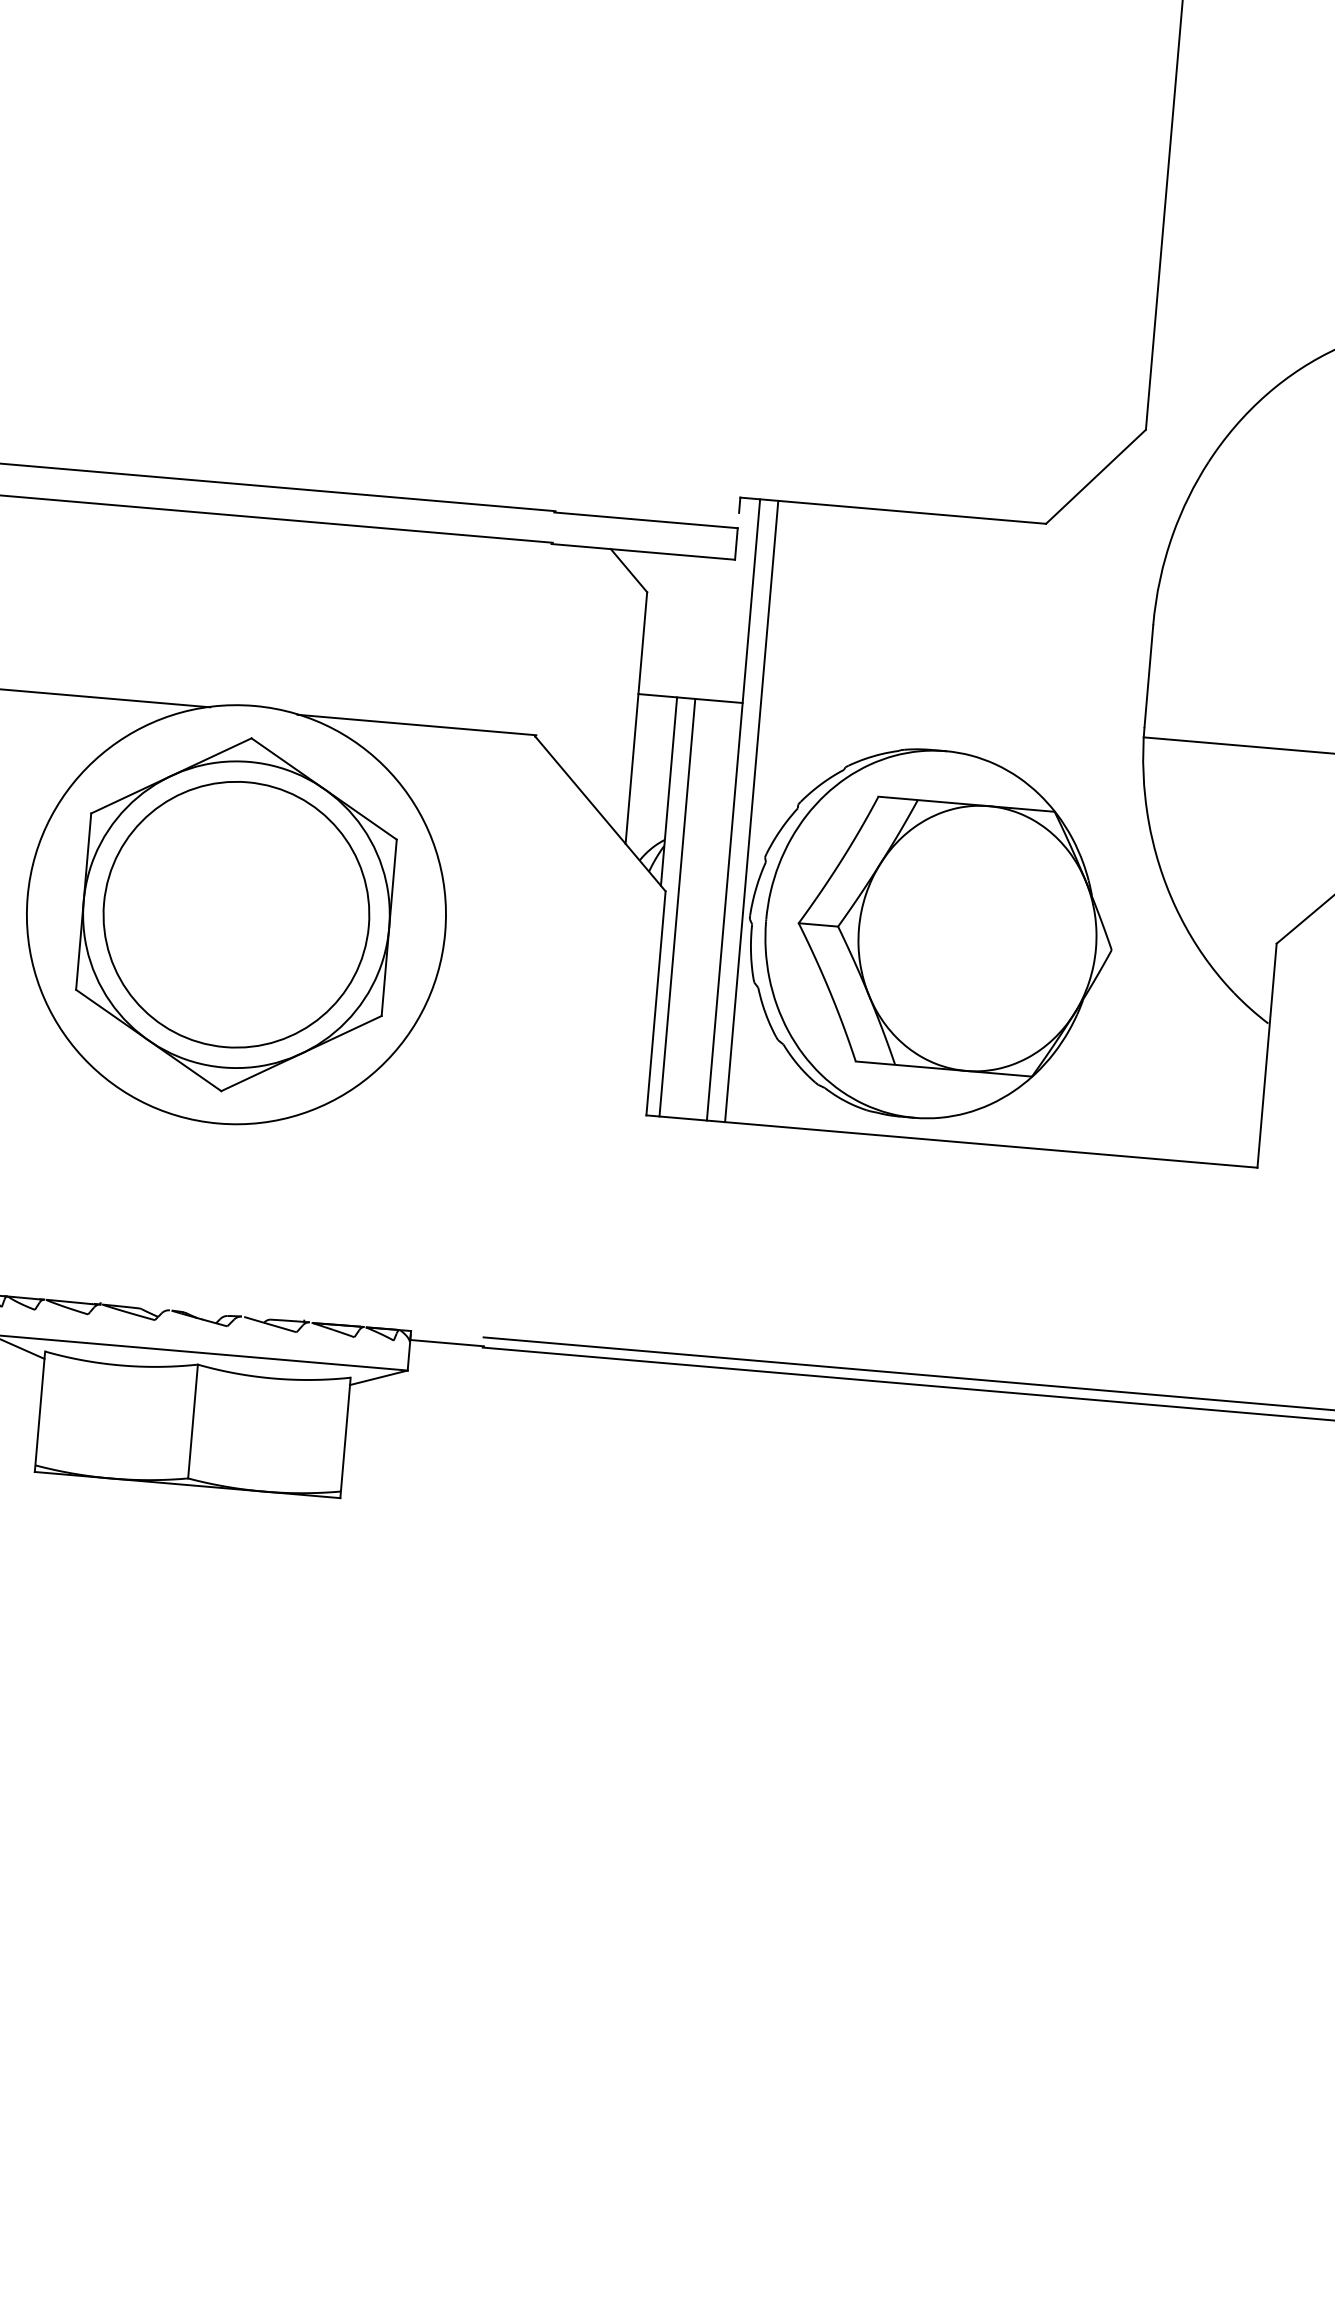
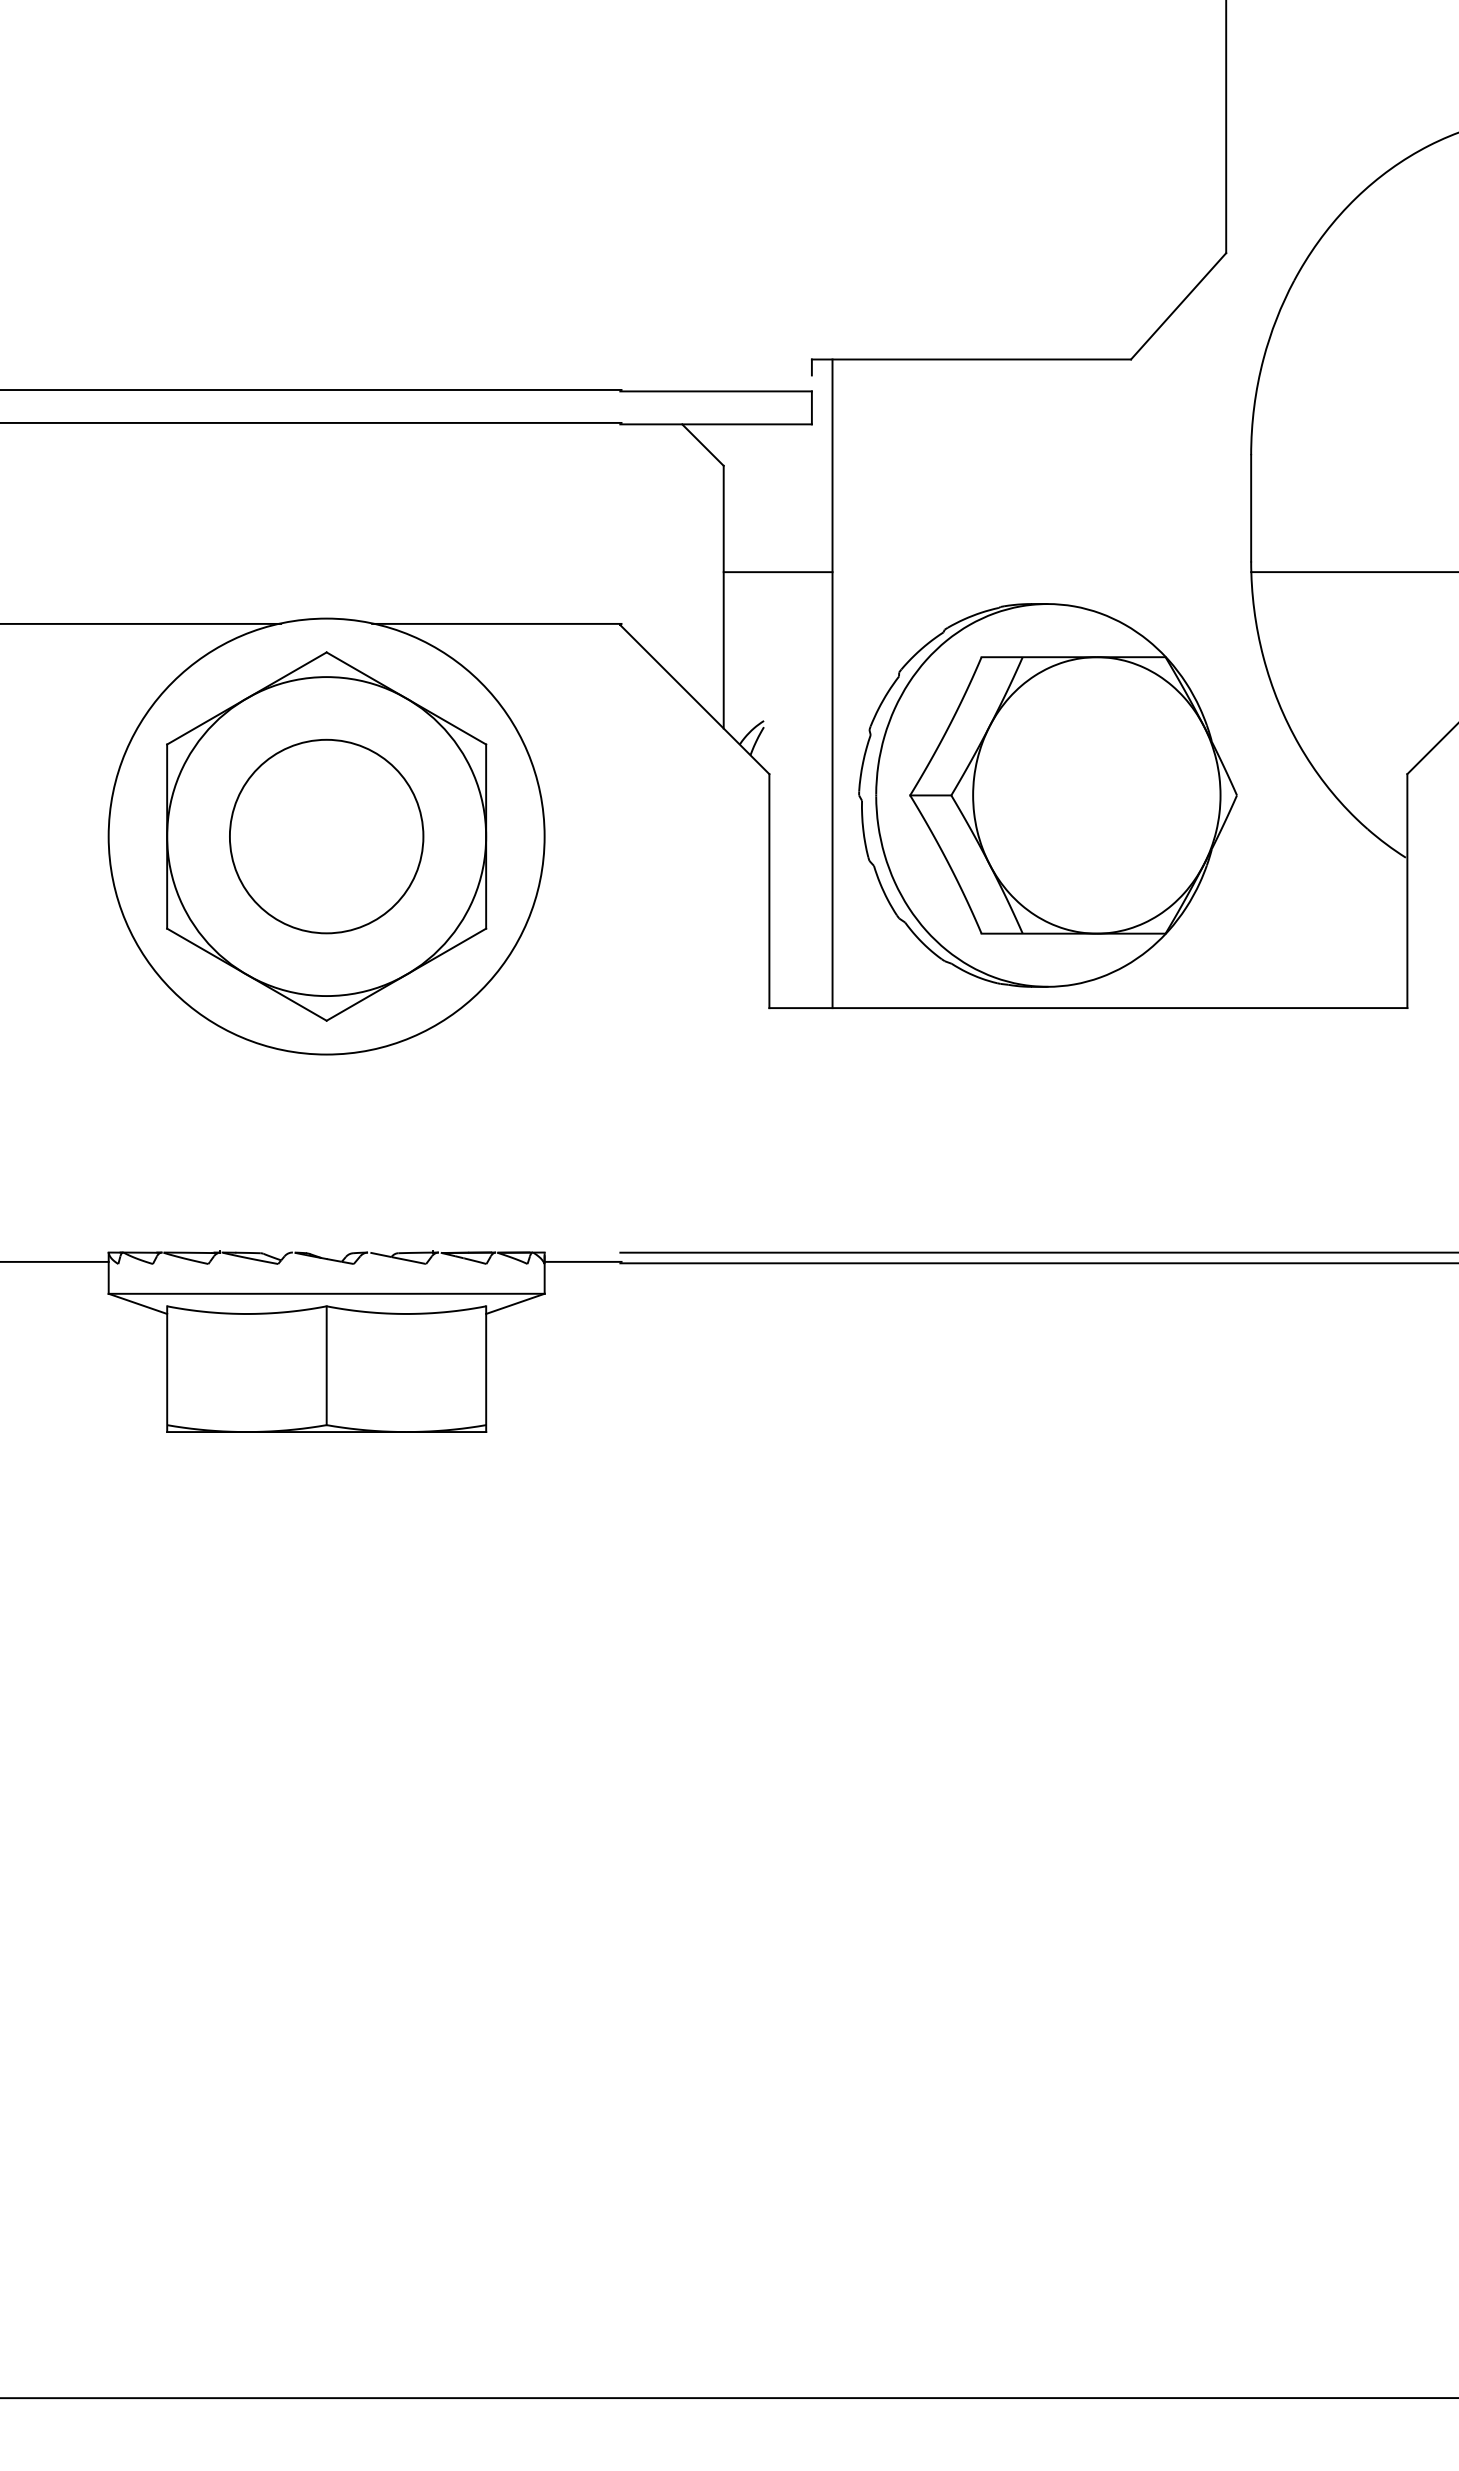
line: (669, 791) -> (764, 670), removed
line: (751, 811) -> (851, 683), removed
line: (677, 908) -> (783, 790), removed
circle: (236, 914) -> (326, 836), size x0.7

